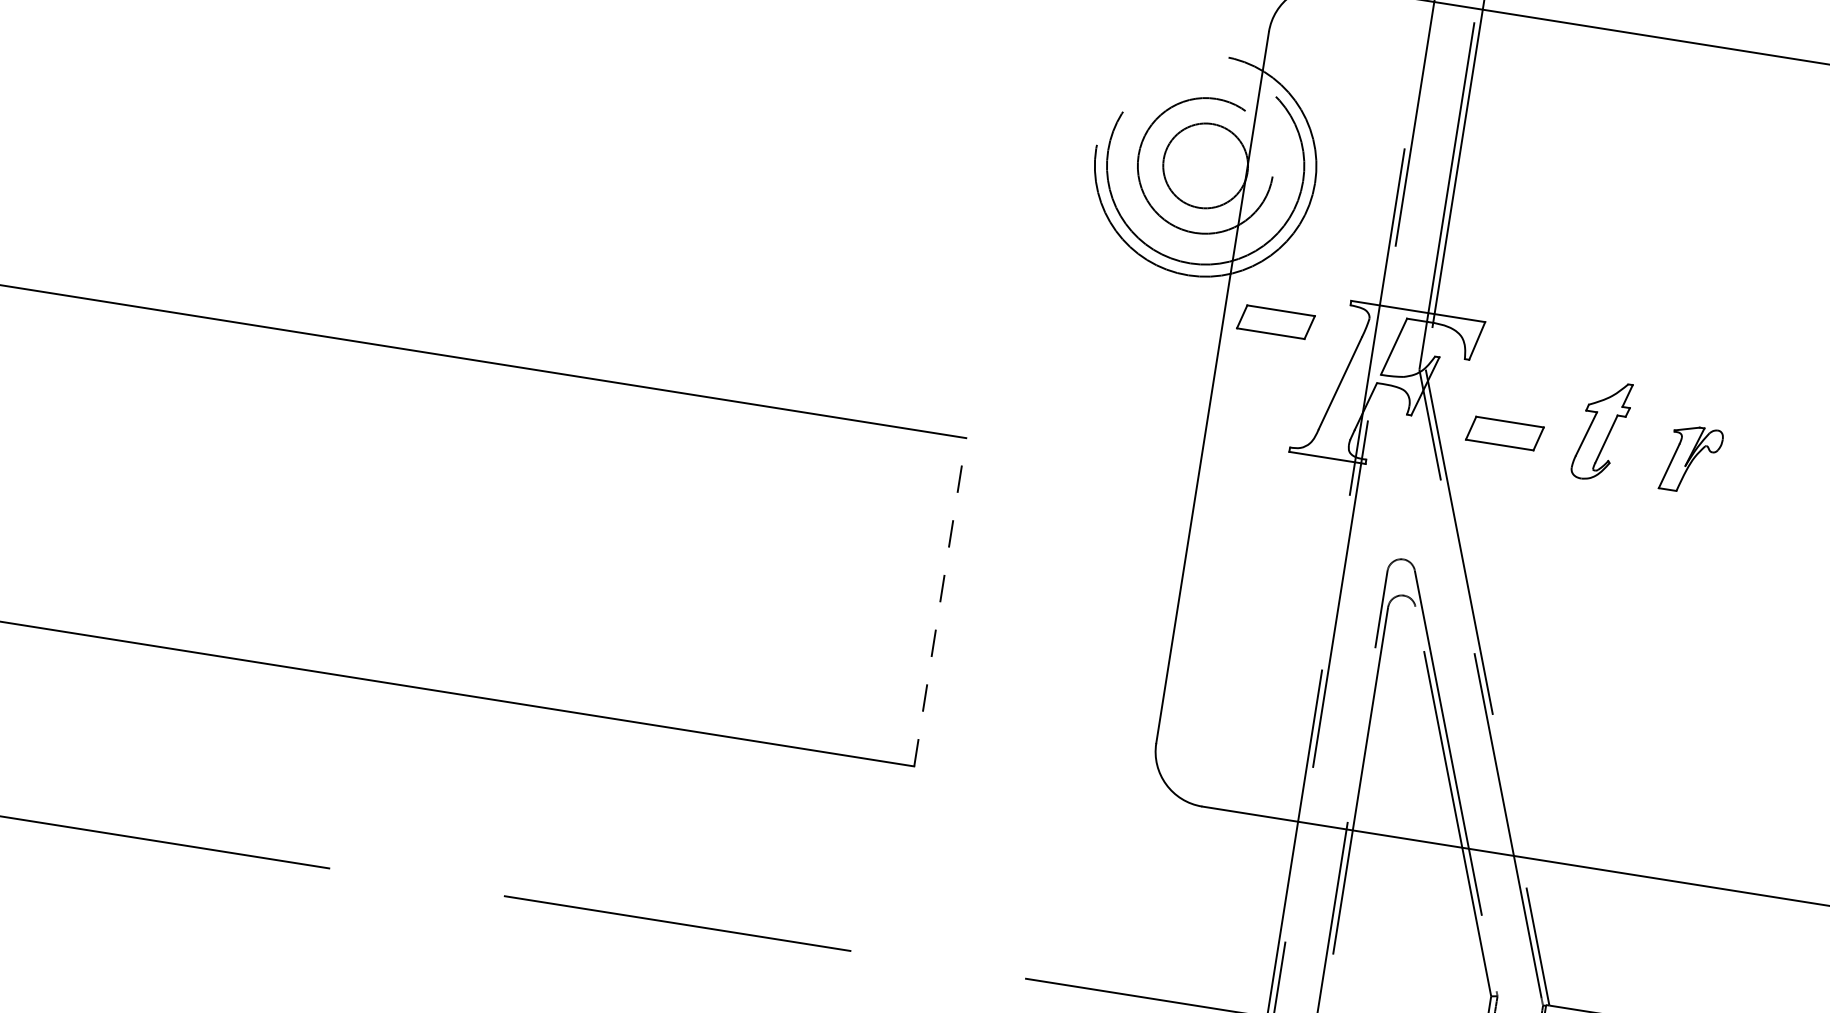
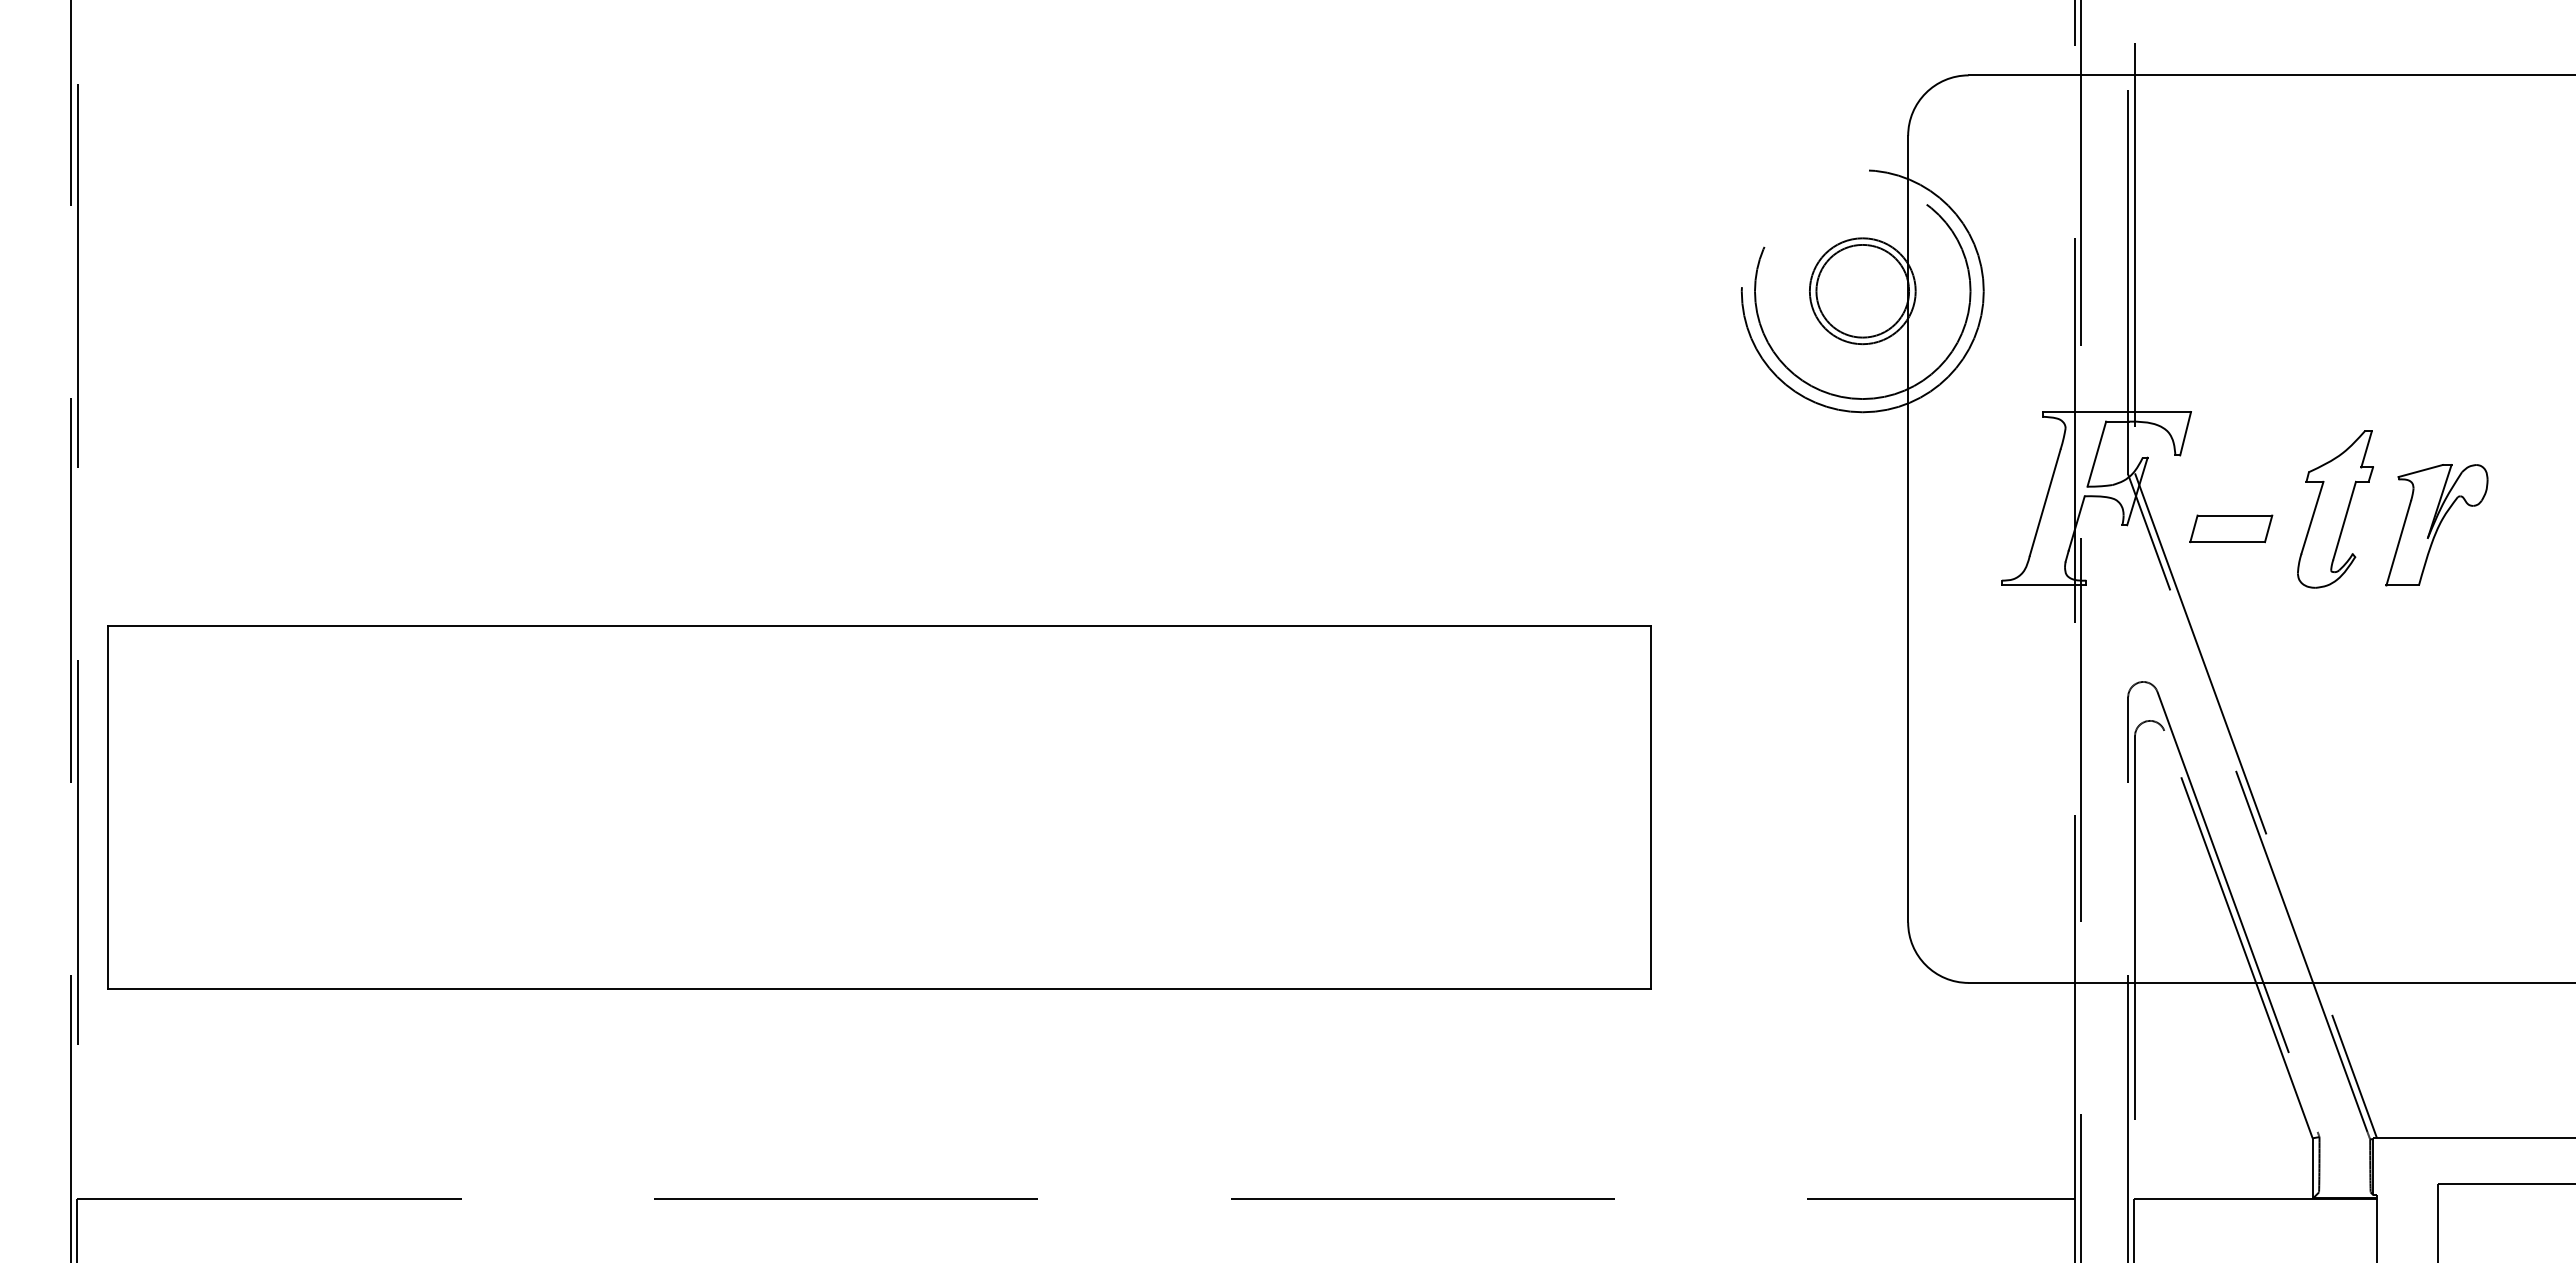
circle: (1205, 166) -> (1862, 291), size x0.71
part: (1276, 321) -> (1965, 447), removed
part: (1601, 430) -> (2335, 509), size x1.43
part: (1690, 459) -> (2436, 525), size x1.67
line: (940, 602) -> (1651, 807), dashed -> solid

